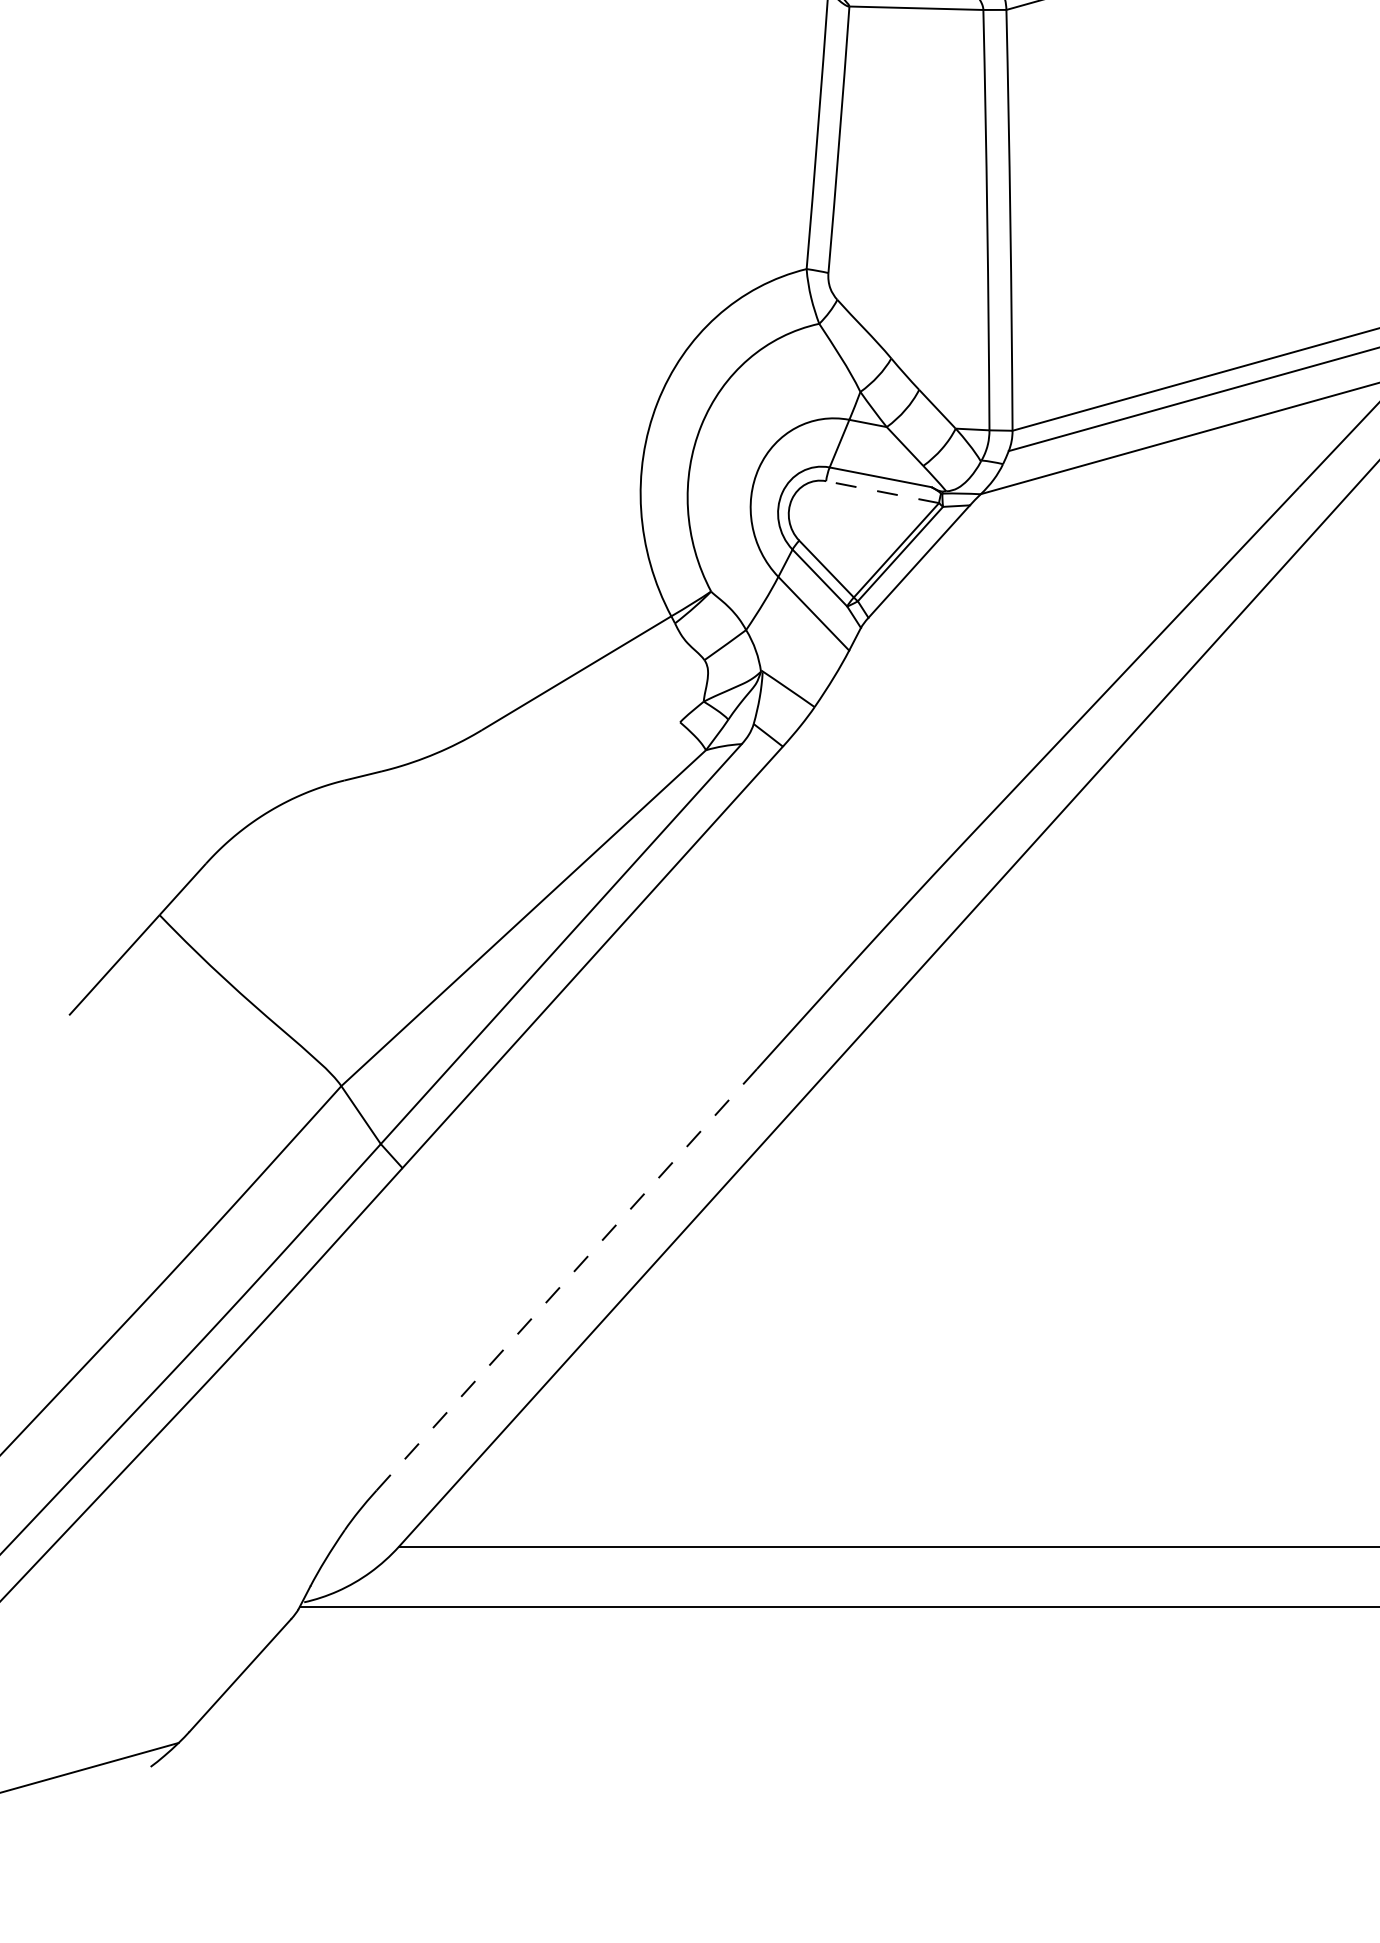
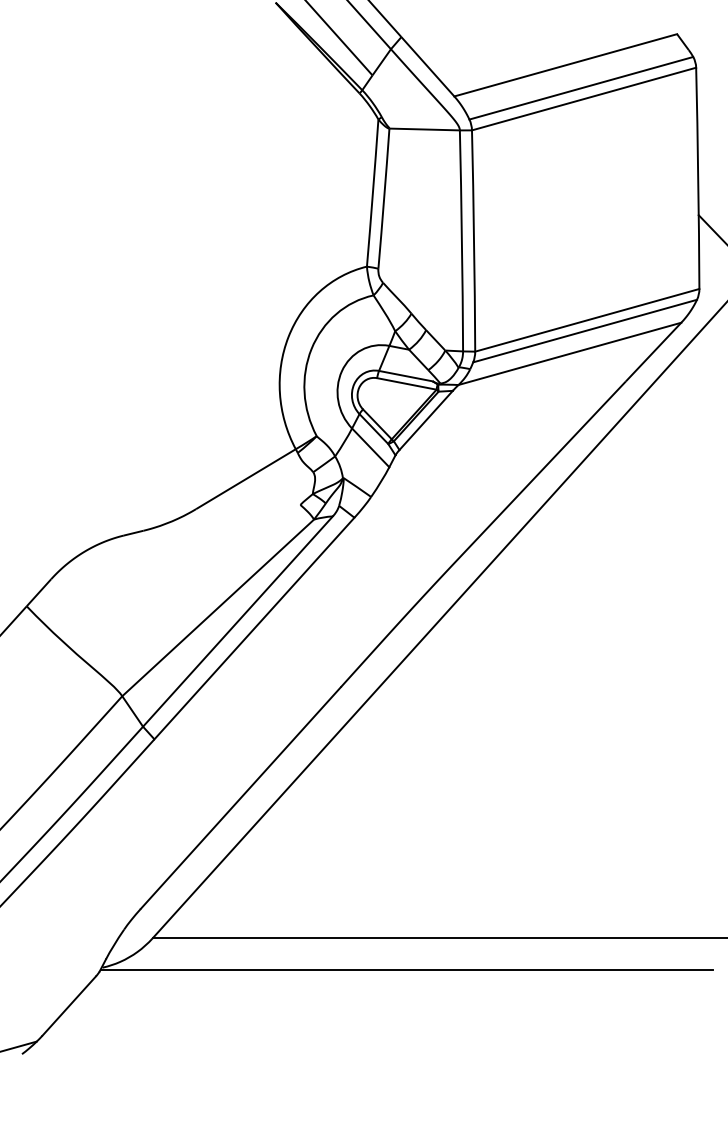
line: (881, 491) -> (406, 383), dashed -> solid
line: (568, 1278) -> (241, 797), dashed -> solid

